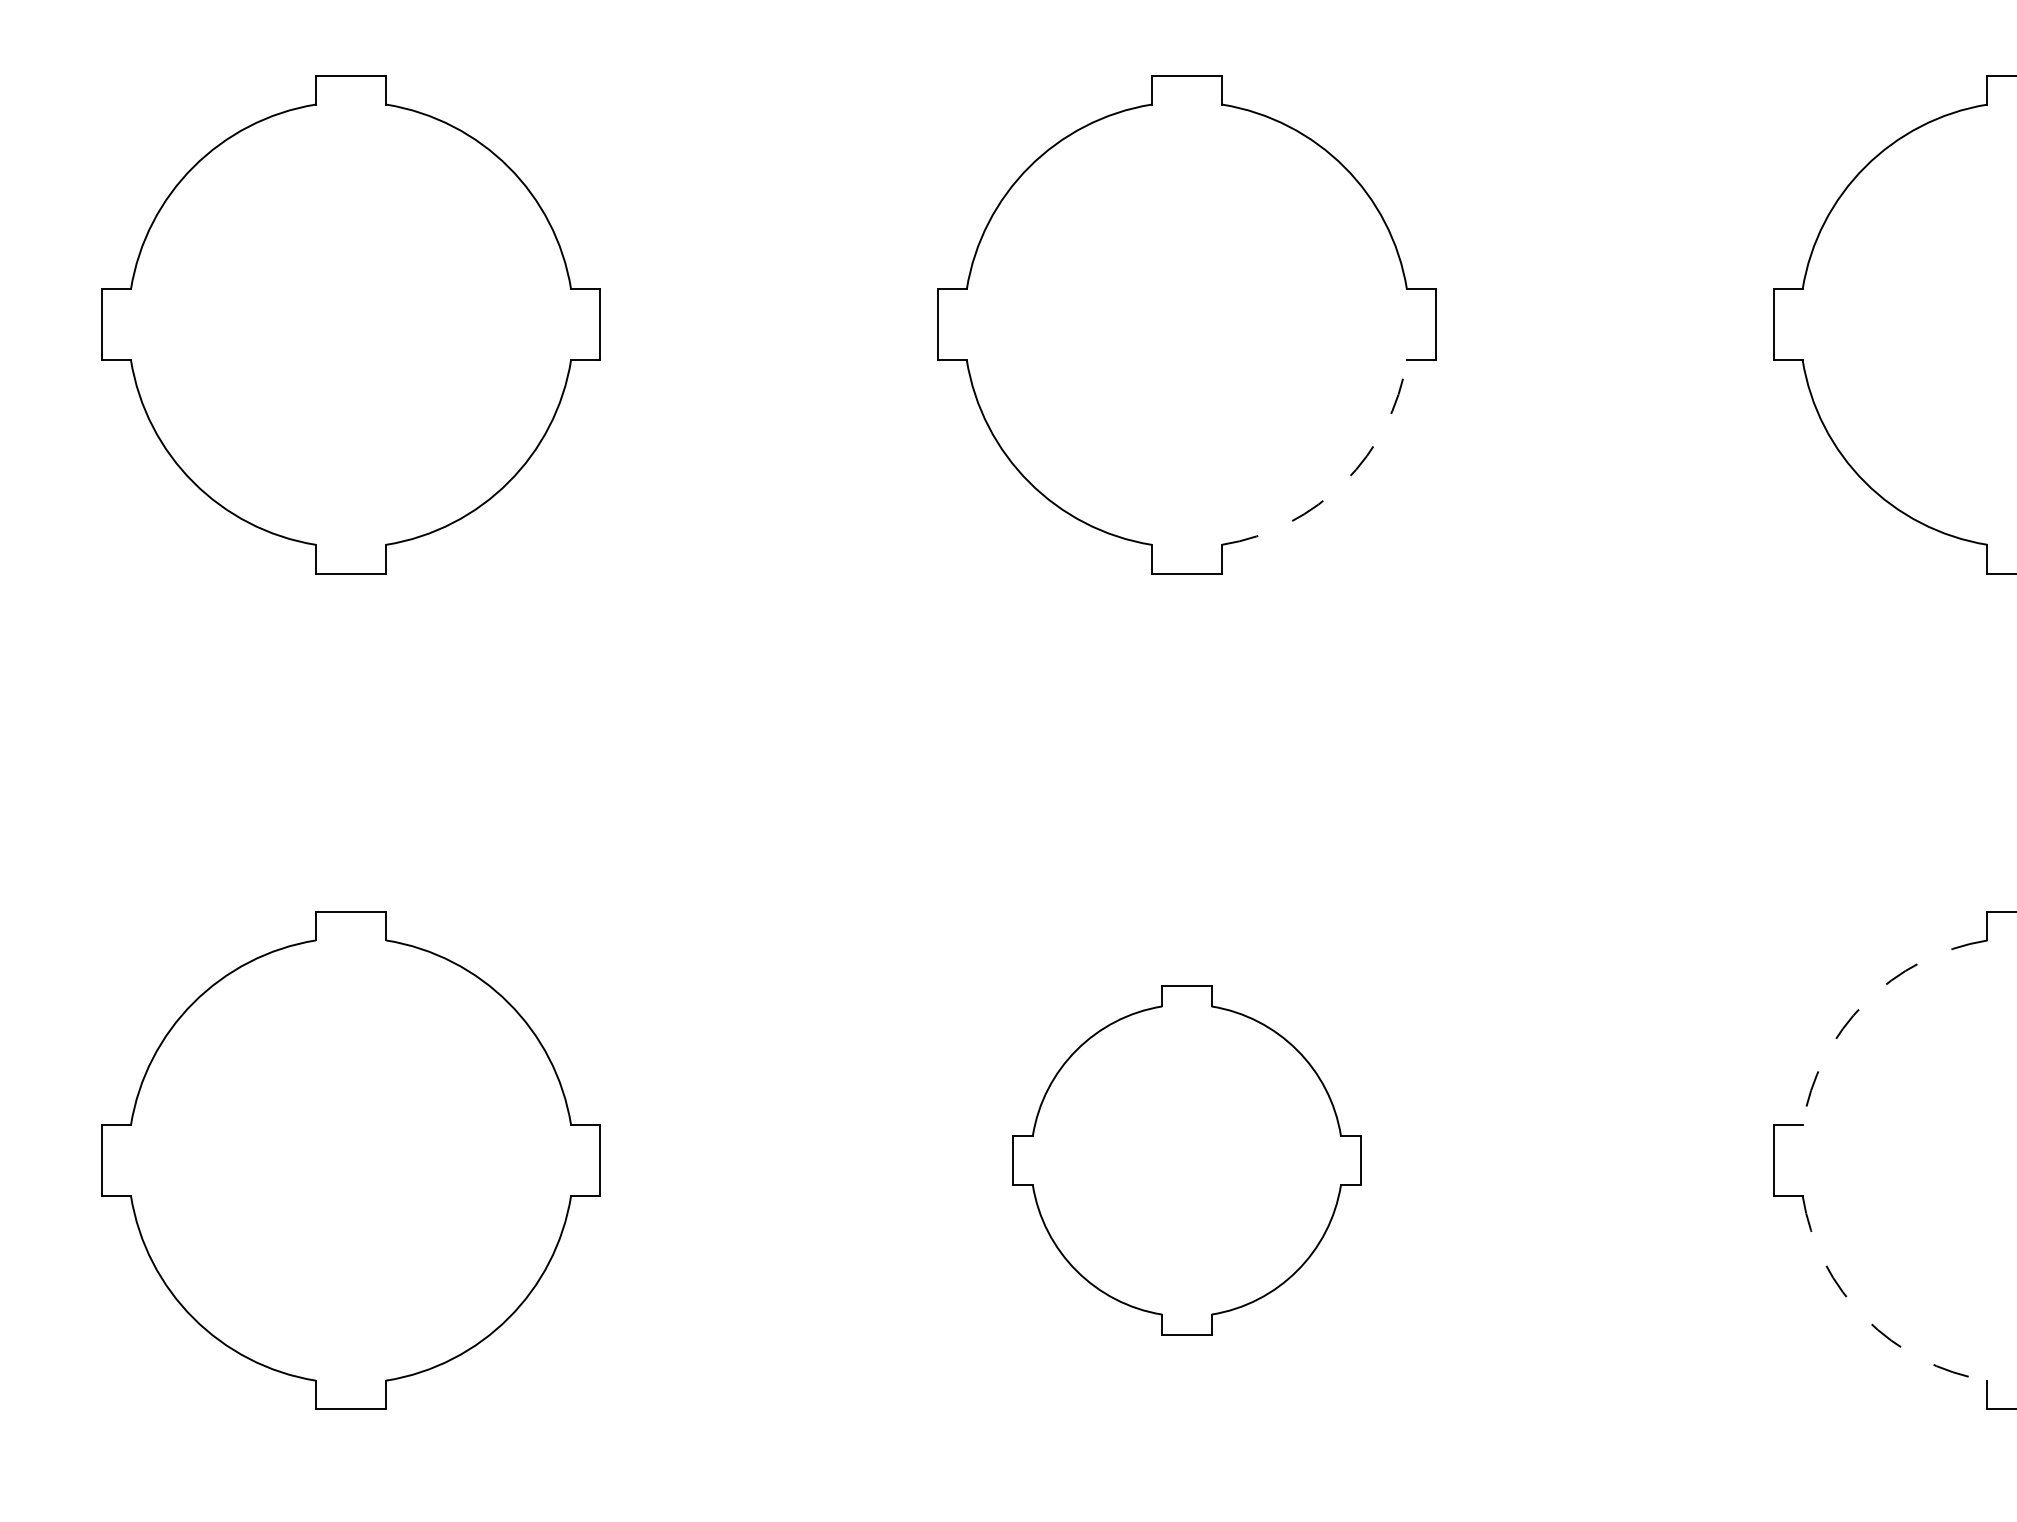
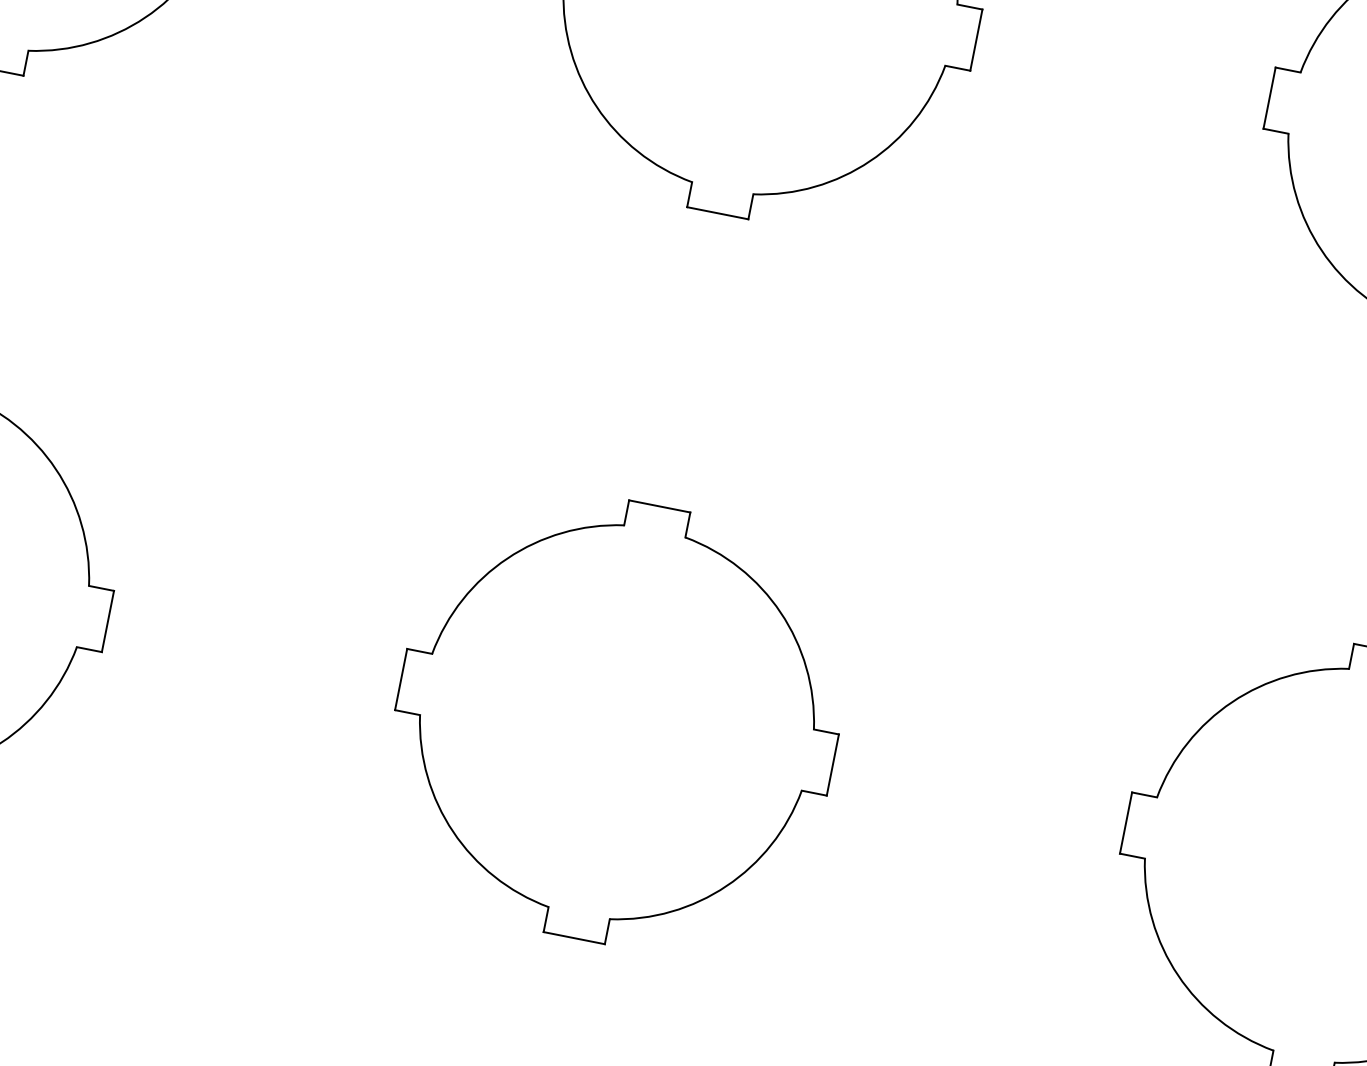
arc: (1344, 482) -> (870, 161), dashed -> solid
arc: (1865, 1002) -> (1232, 701), dashed -> solid
part: (1186, 1160) -> (616, 722), size x1.43
arc: (1865, 1318) -> (1178, 975), dashed -> solid

